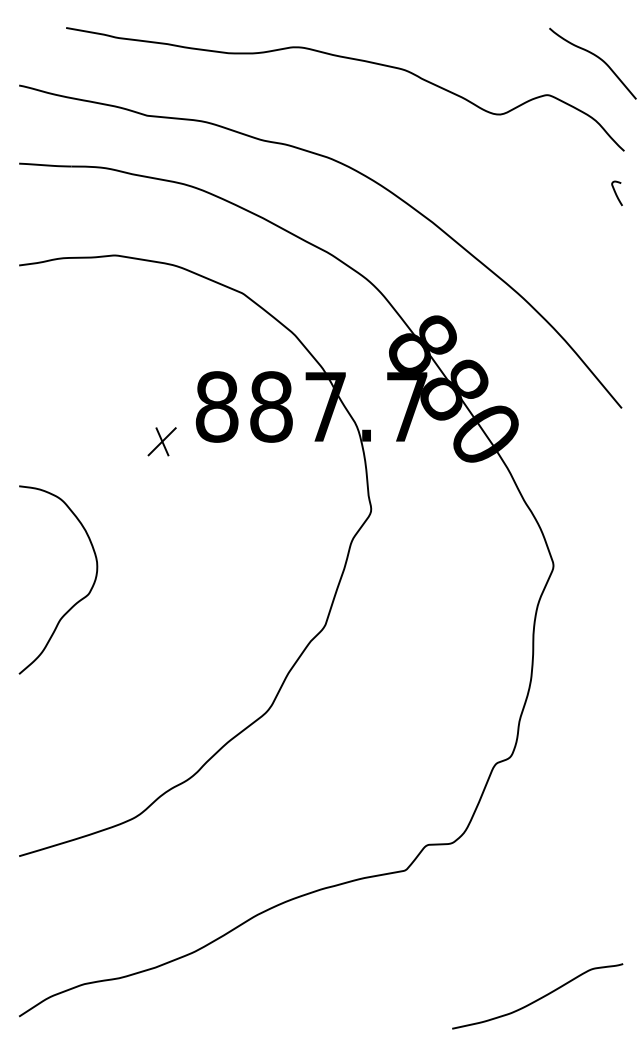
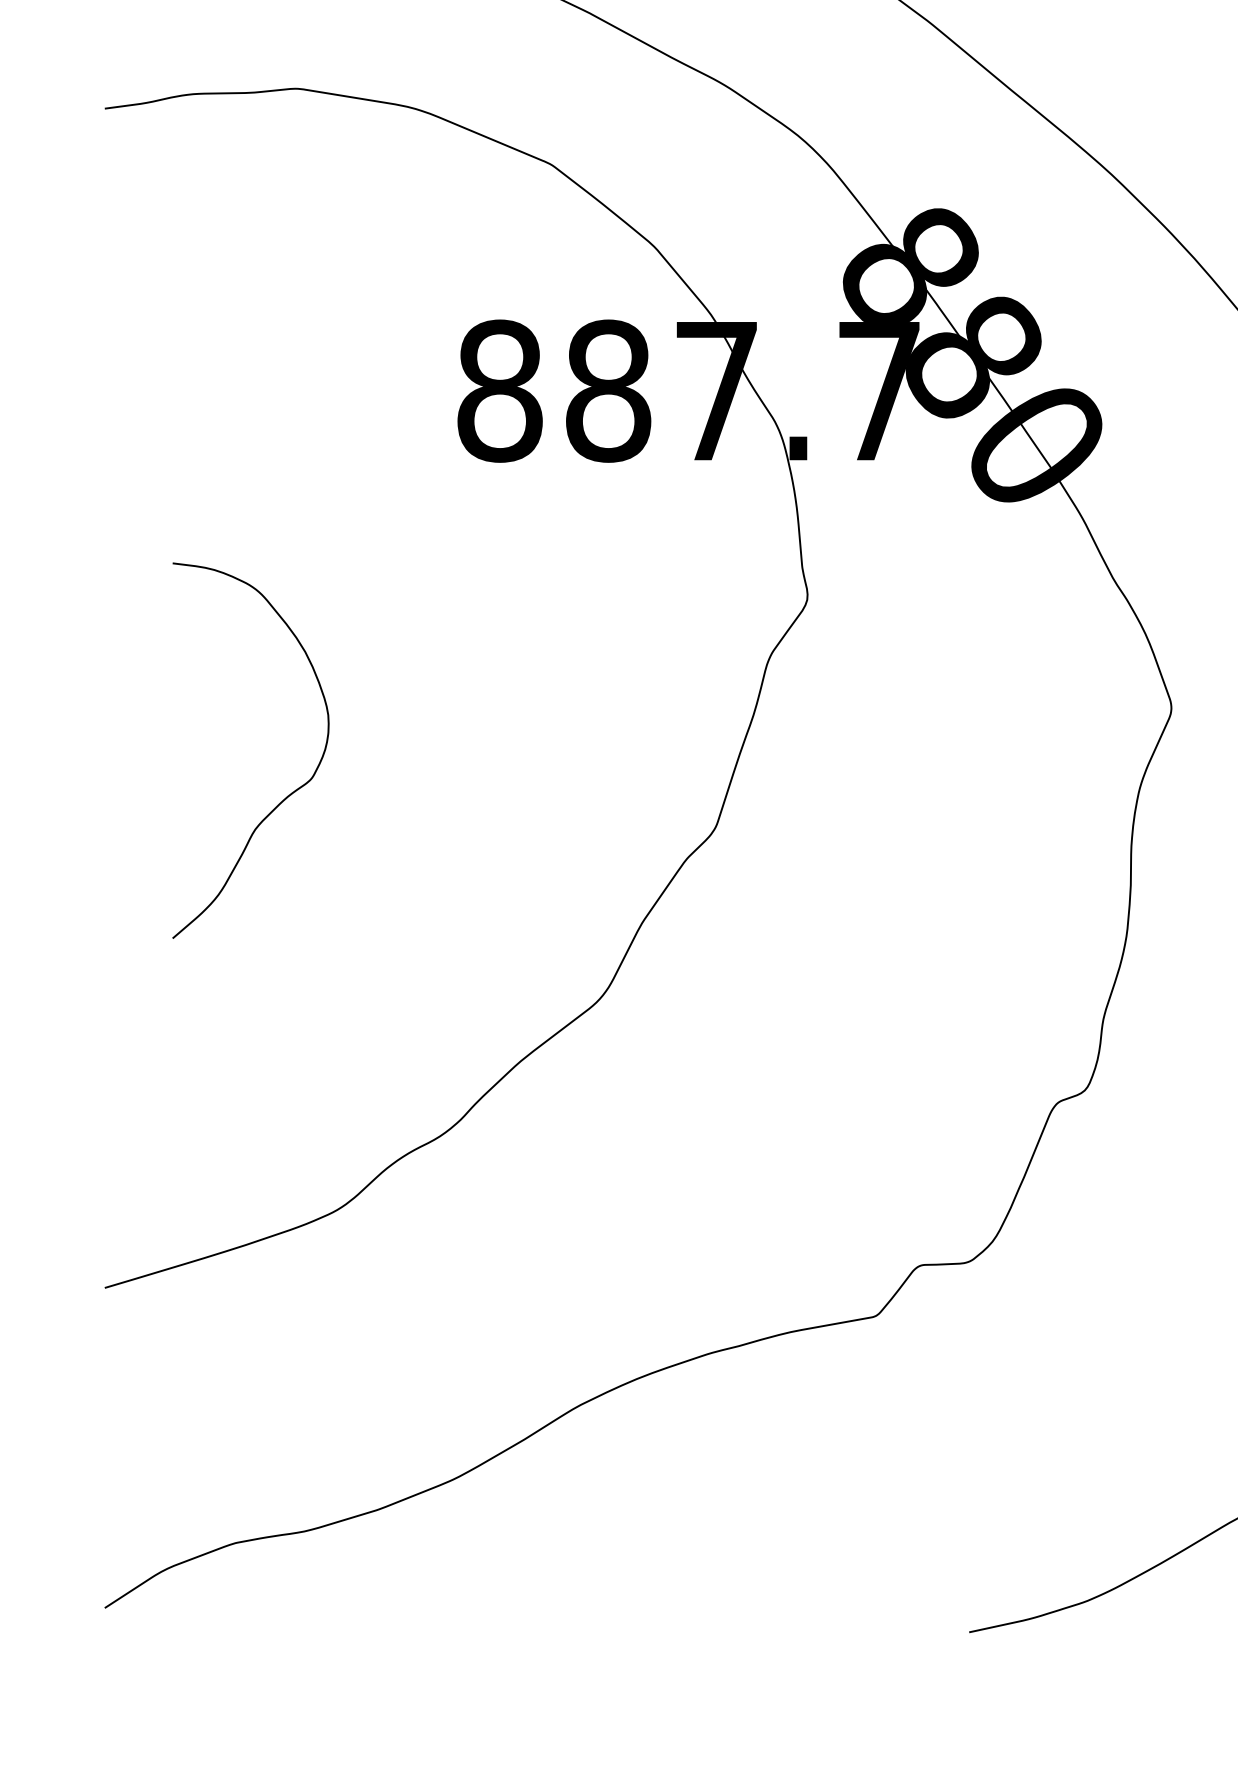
part: (161, 441) -> (388, 460), removed
curve: (74, 603) -> (283, 797), moved

